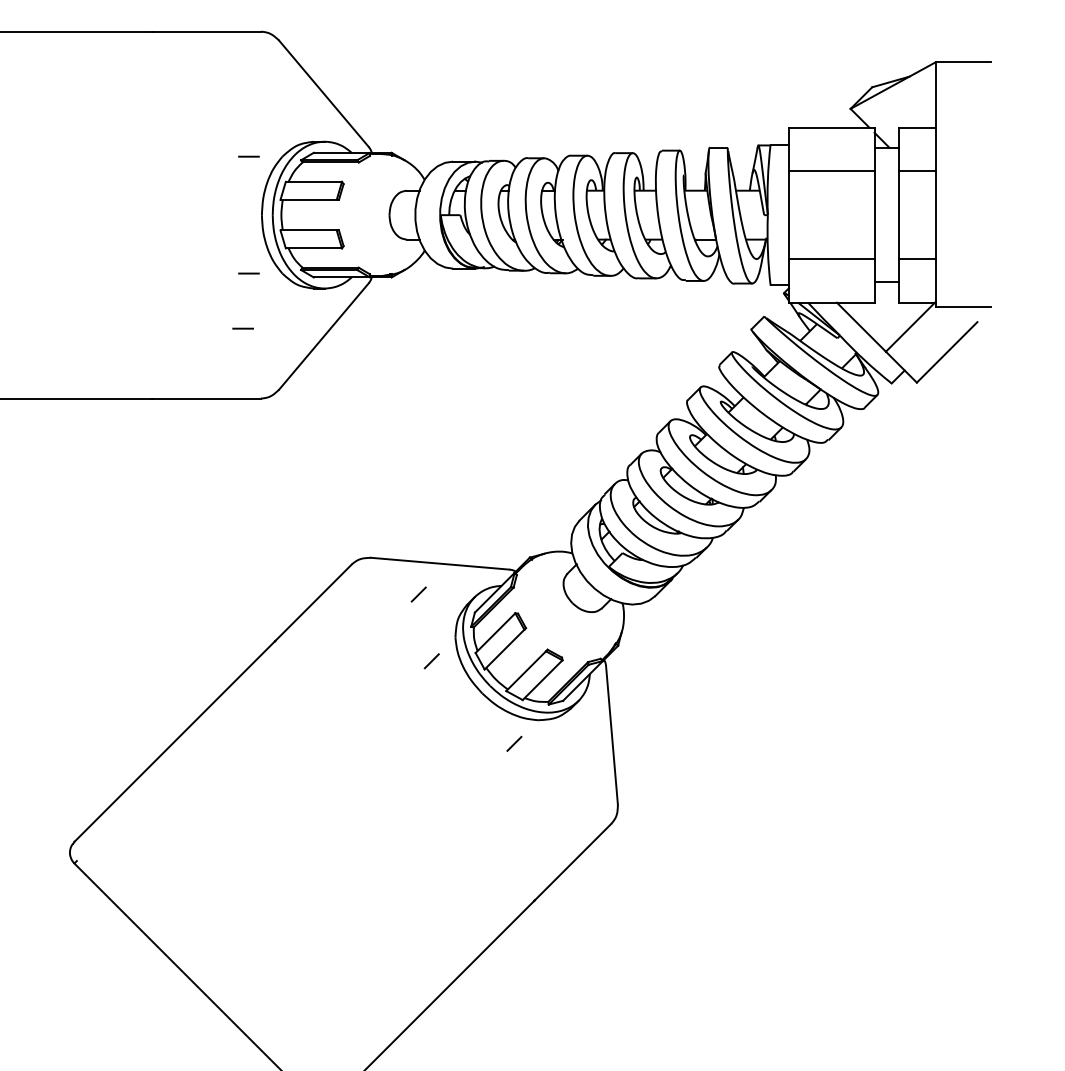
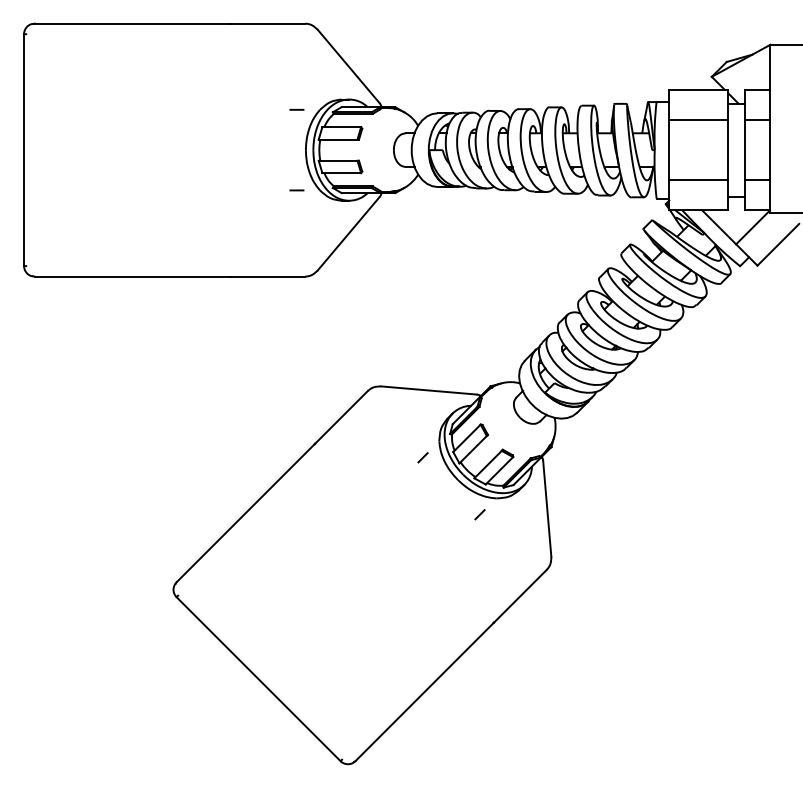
line: (242, 328) -> (292, 228), removed
line: (417, 594) -> (413, 411), removed

